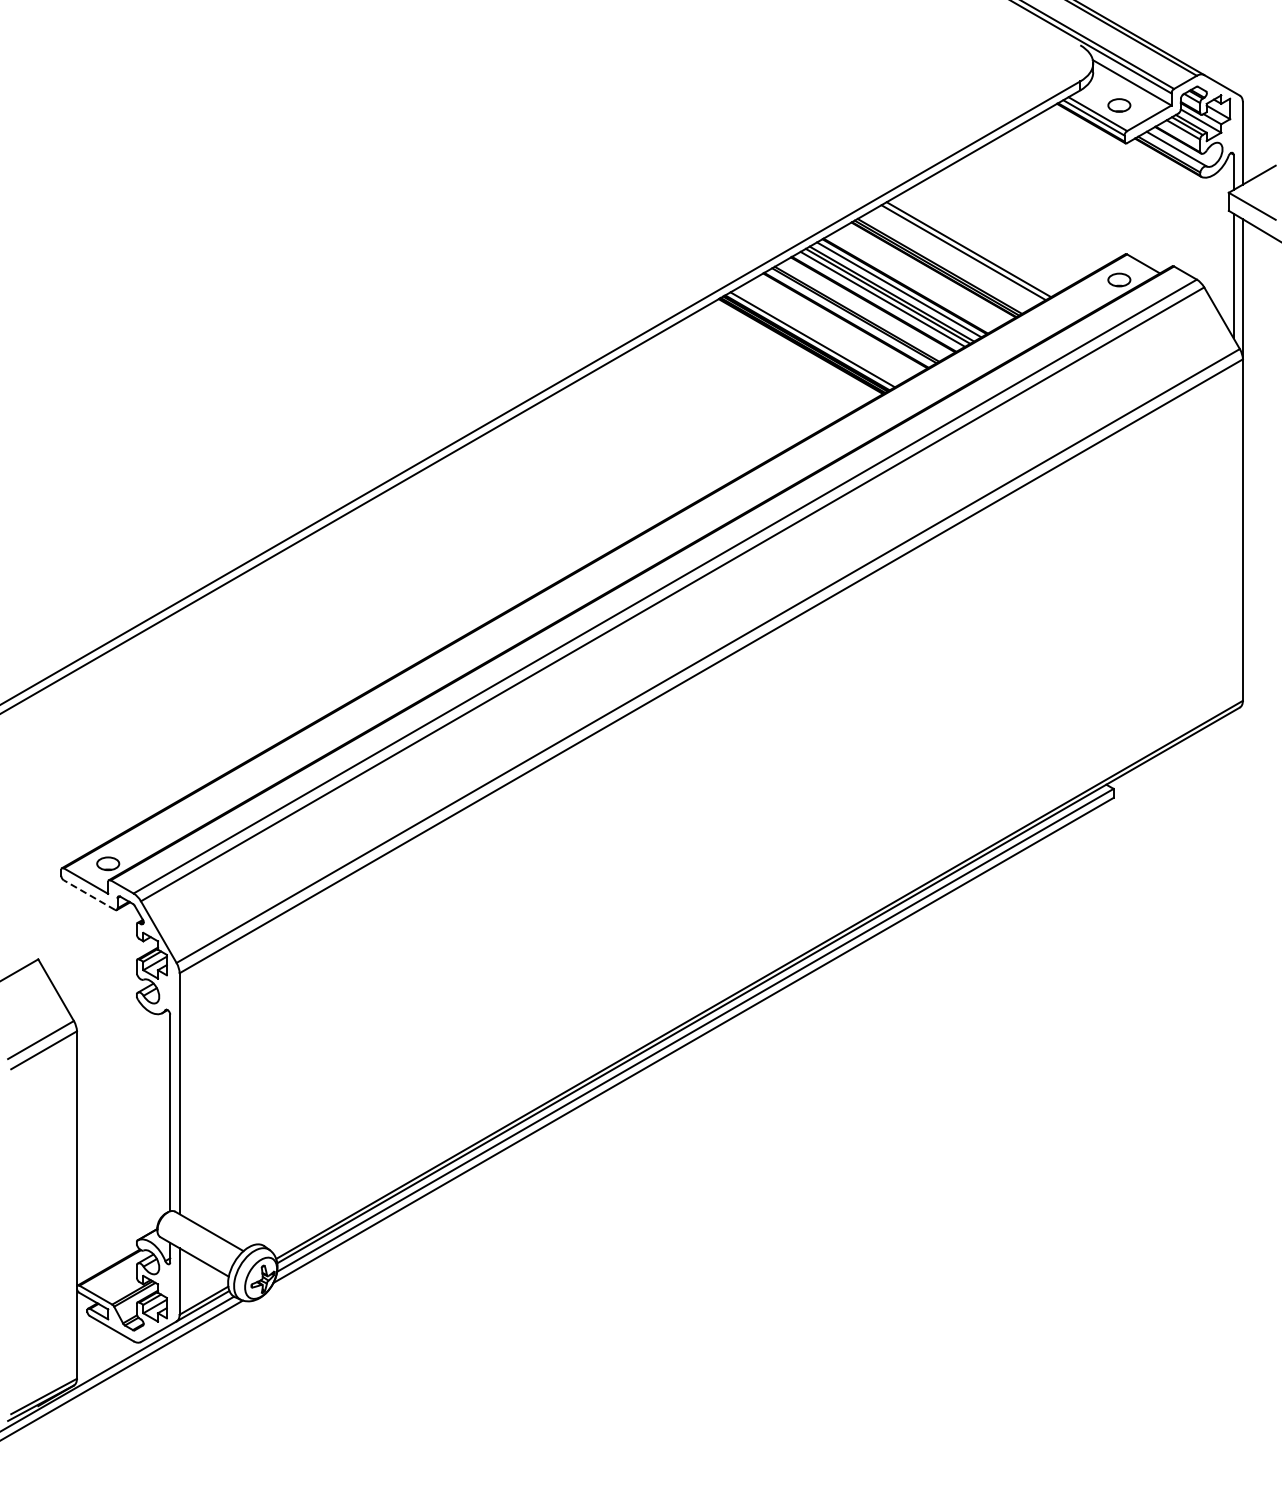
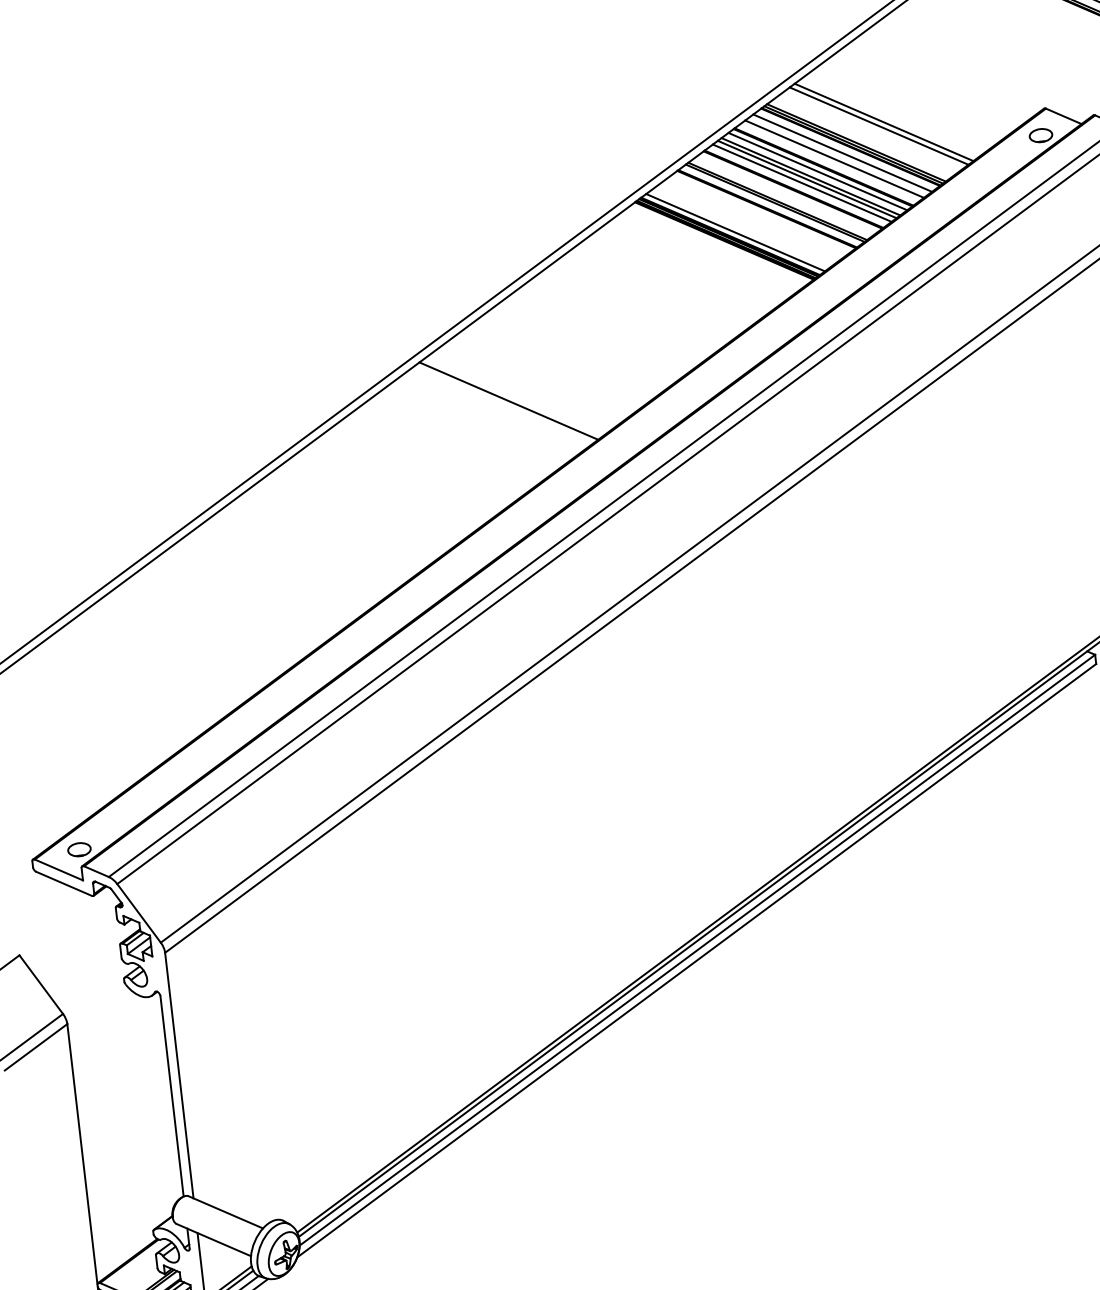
line: (925, 274) -> (842, 152), added
line: (916, 279) -> (834, 159), added
line: (574, 477) -> (509, 401), added
line: (89, 894) -> (64, 883), dashed -> solid

